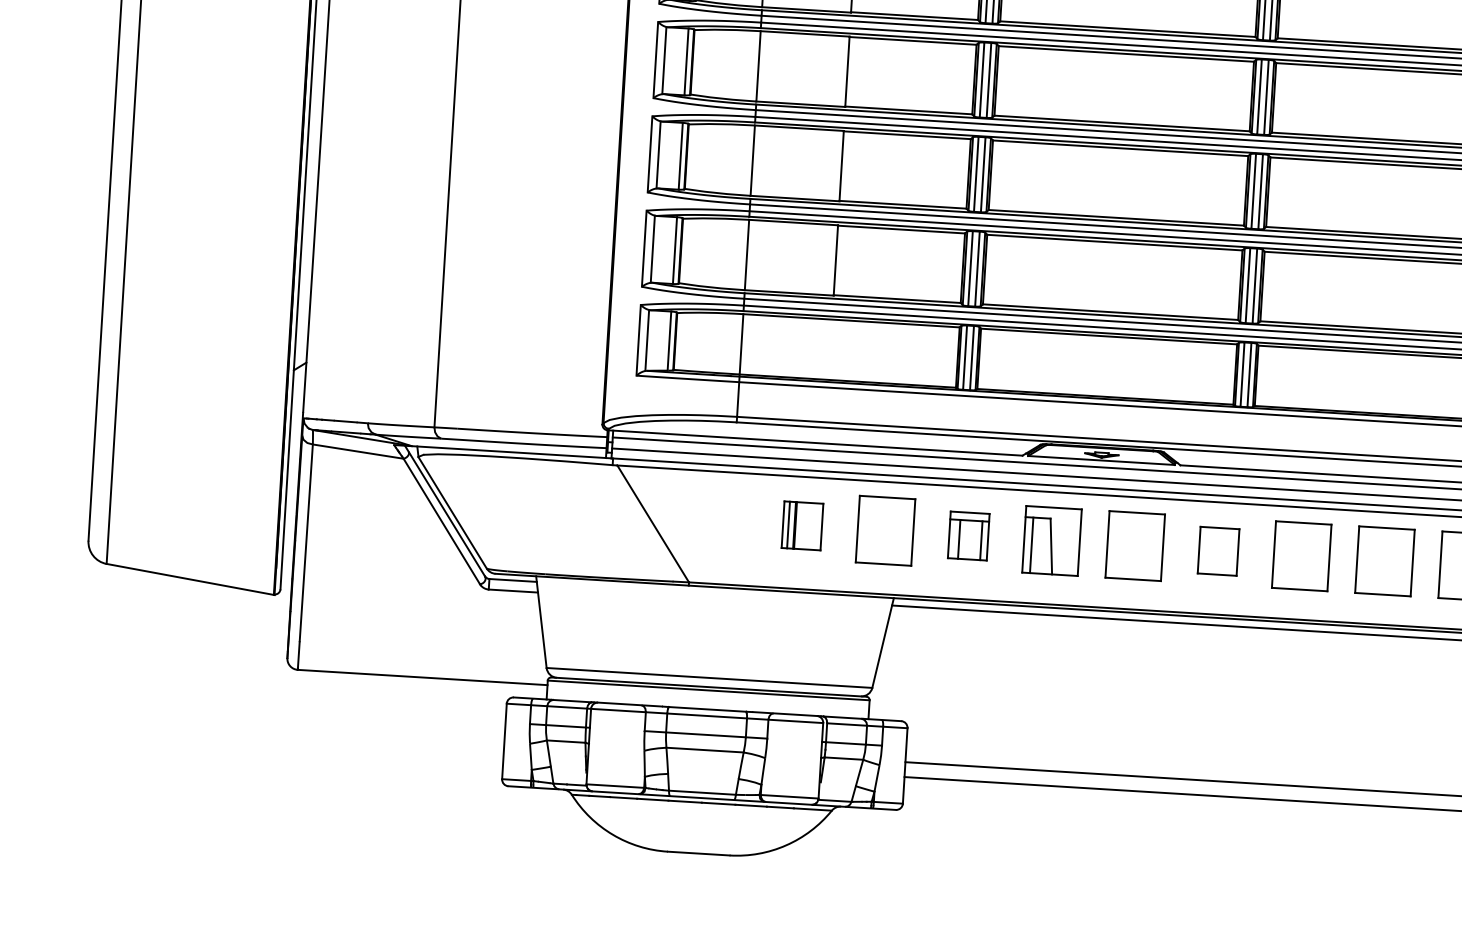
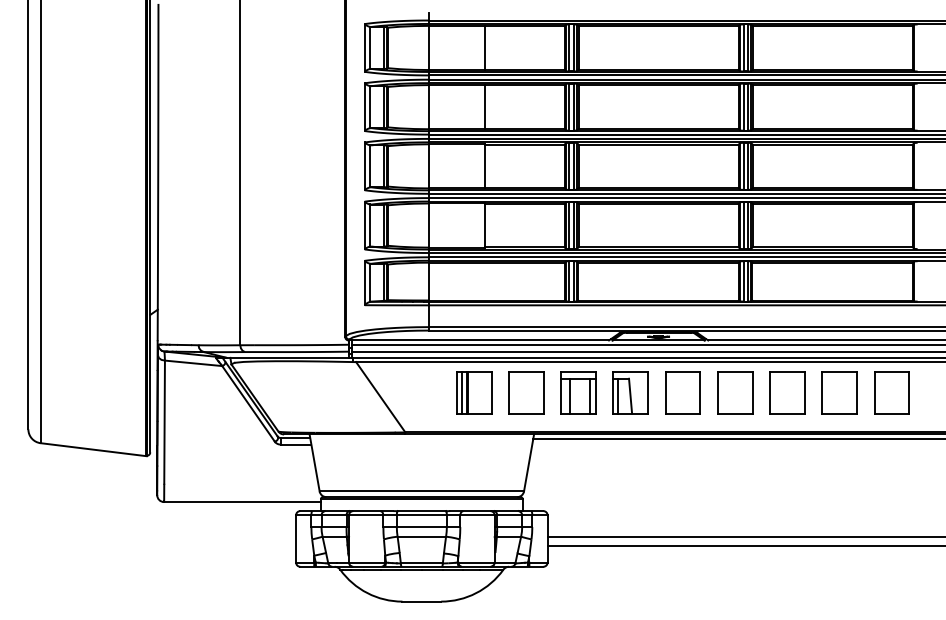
part: (803, 525) -> (474, 392), size x1.43
part: (968, 535) -> (578, 392), size x1.43
part: (1218, 550) -> (735, 392), size x1.43

